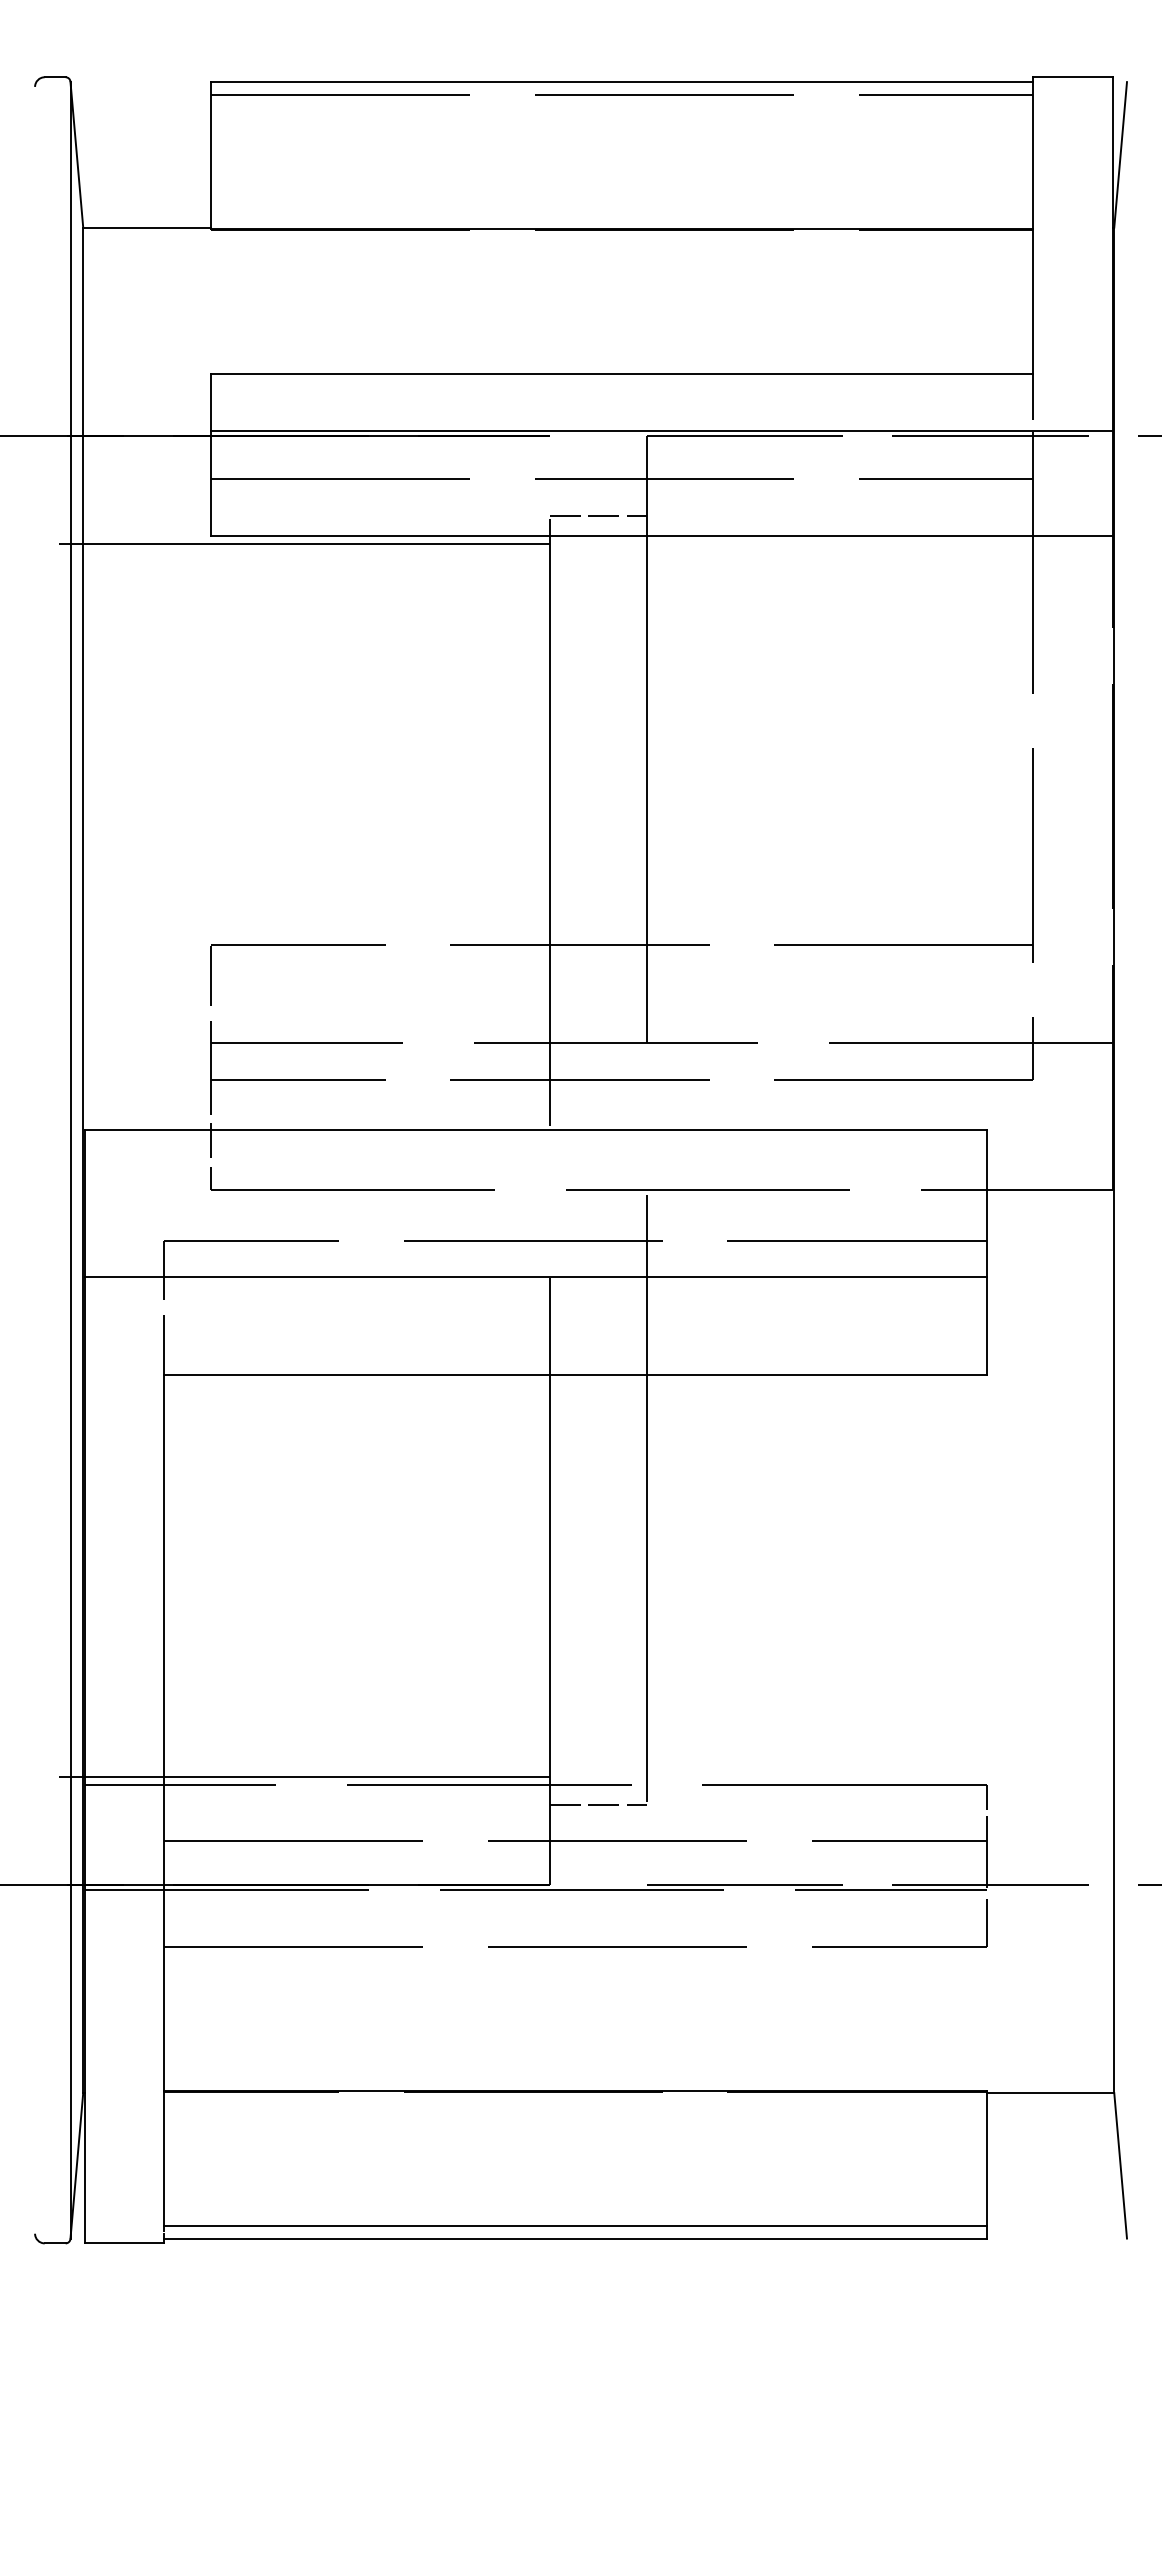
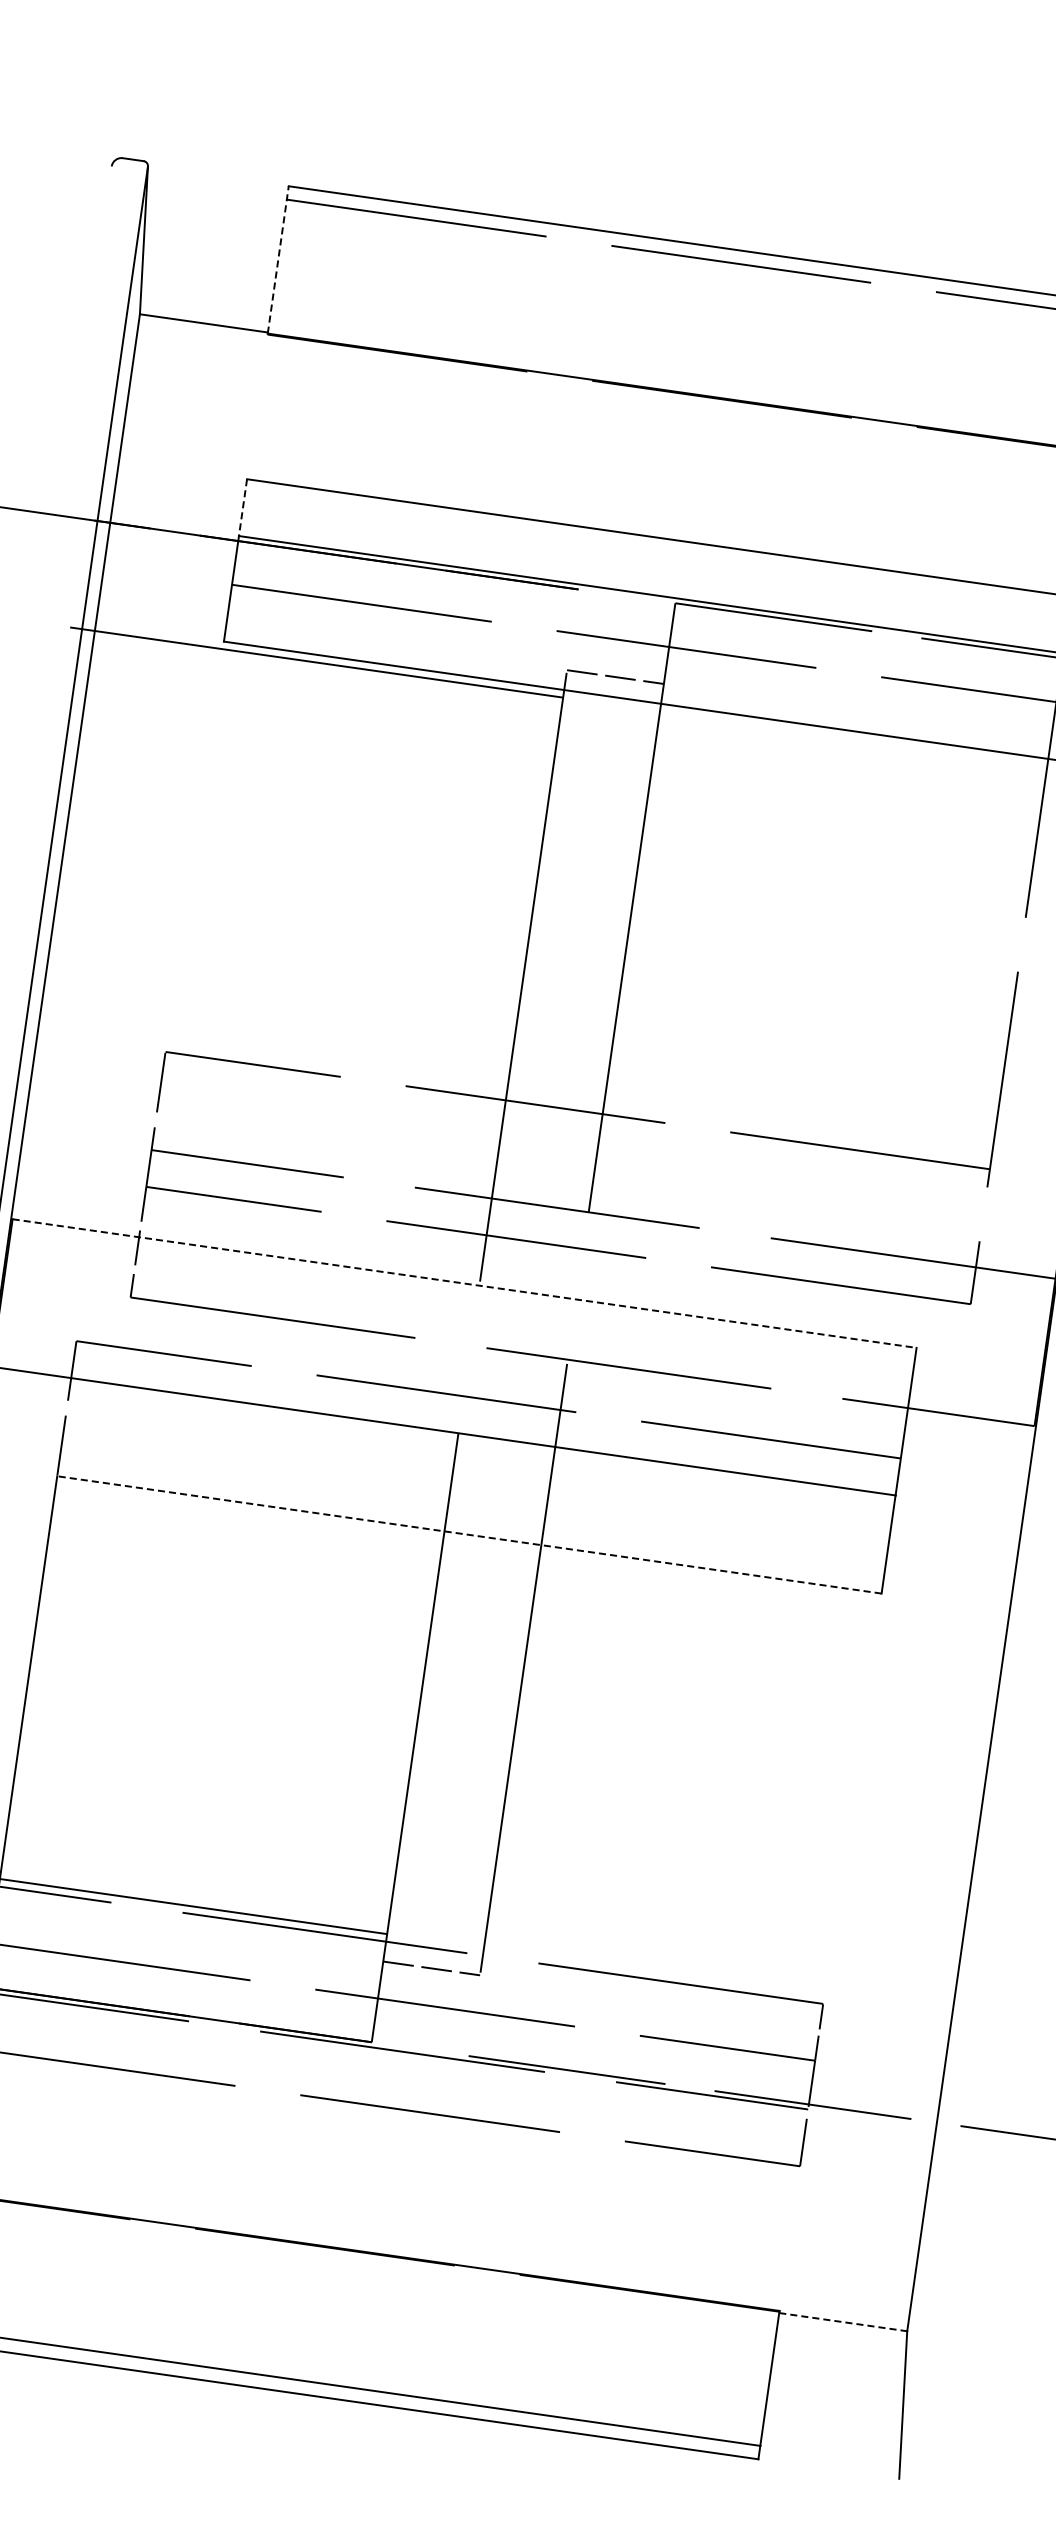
line: (210, 155) -> (277, 260), solid -> dashed
line: (210, 402) -> (242, 507), solid -> dashed
line: (535, 1130) -> (464, 1283), solid -> dashed
line: (574, 1375) -> (468, 1534), solid -> dashed
line: (1050, 2093) -> (843, 2322), solid -> dashed

